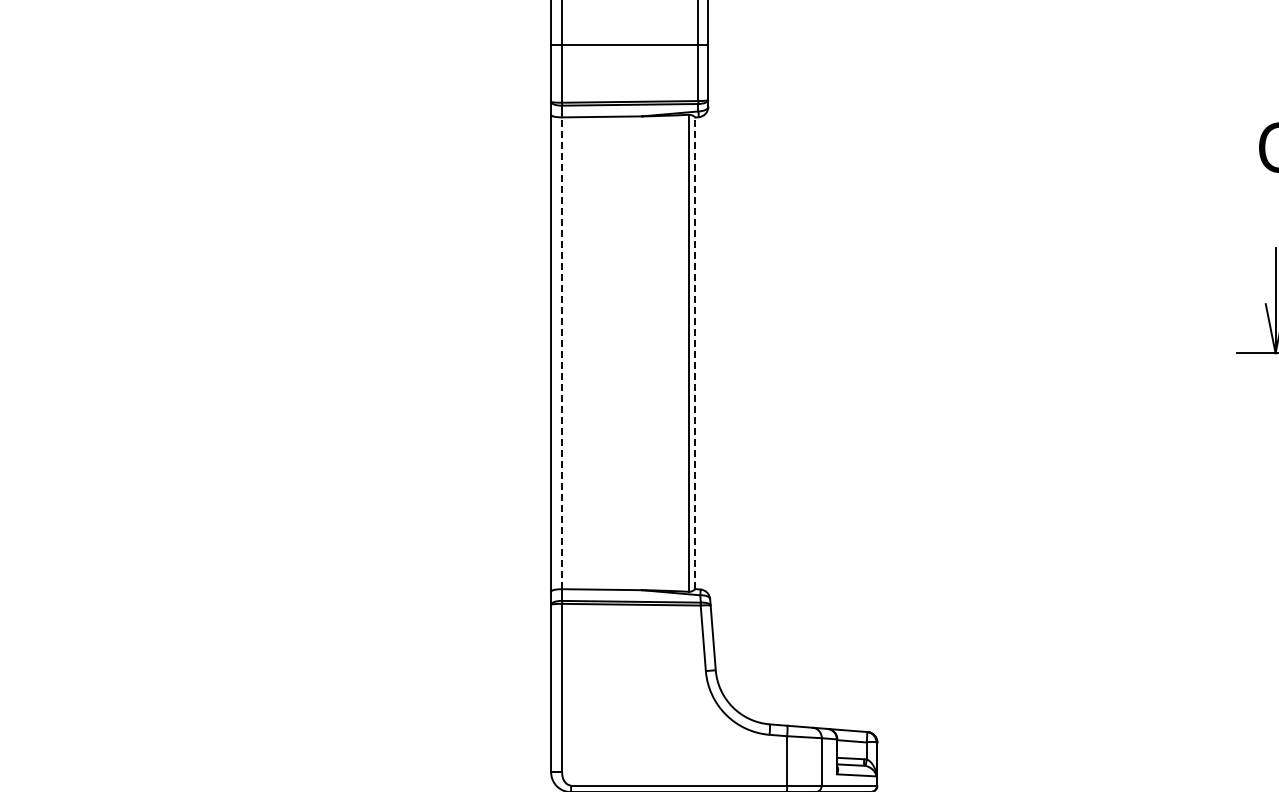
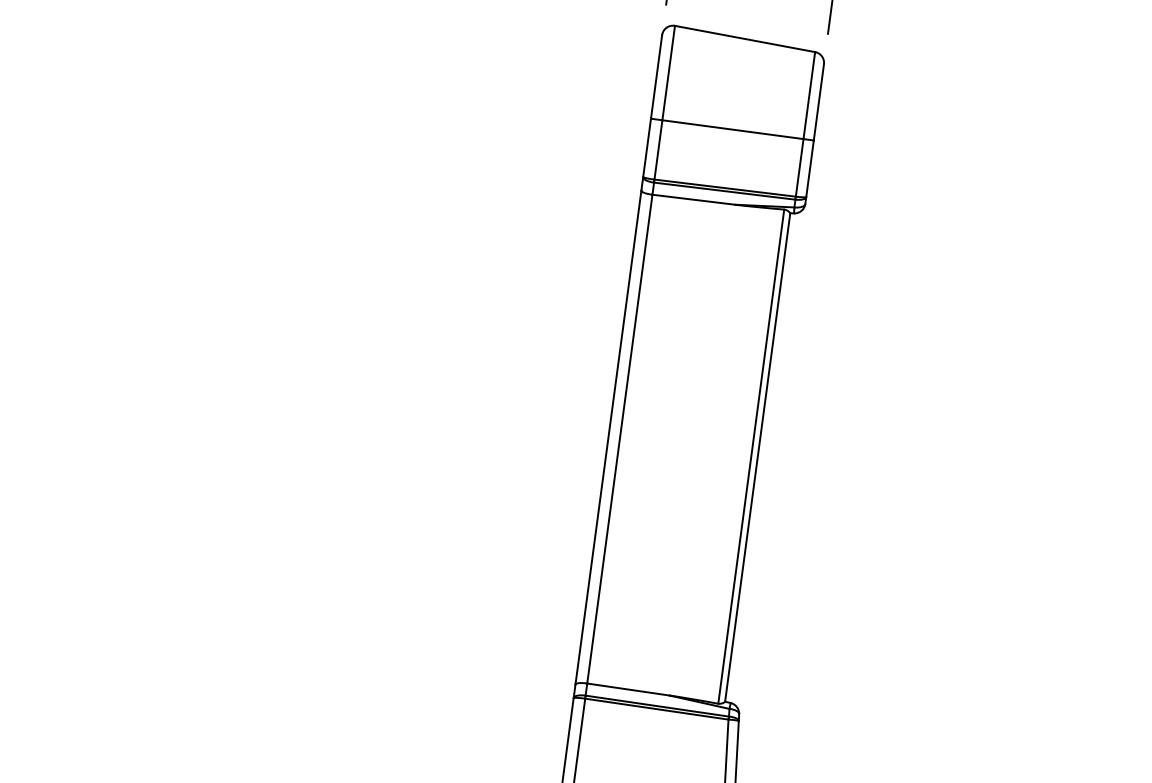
line: (562, 353) -> (620, 439), dashed -> solid
line: (695, 353) -> (757, 457), dashed -> solid

